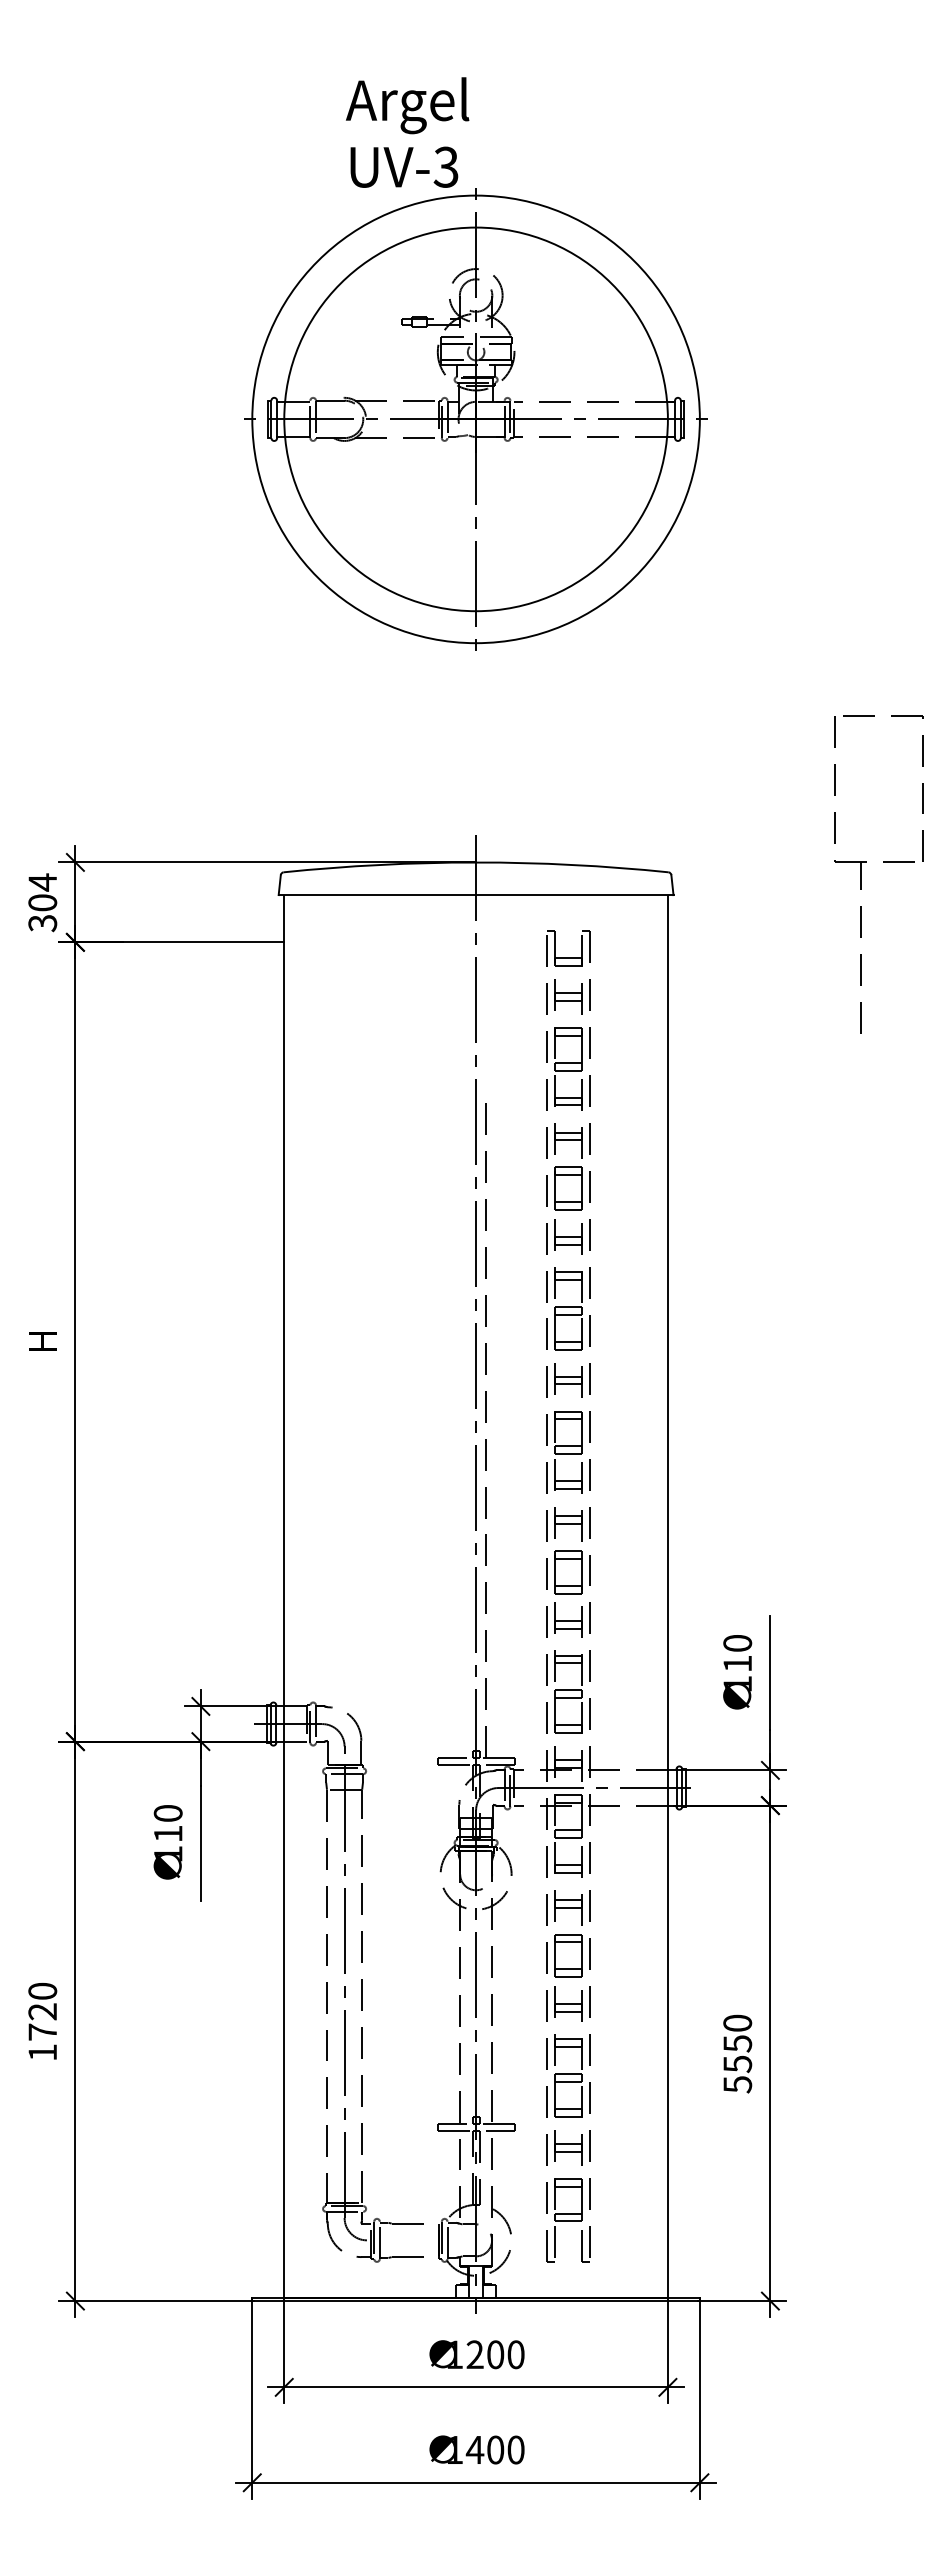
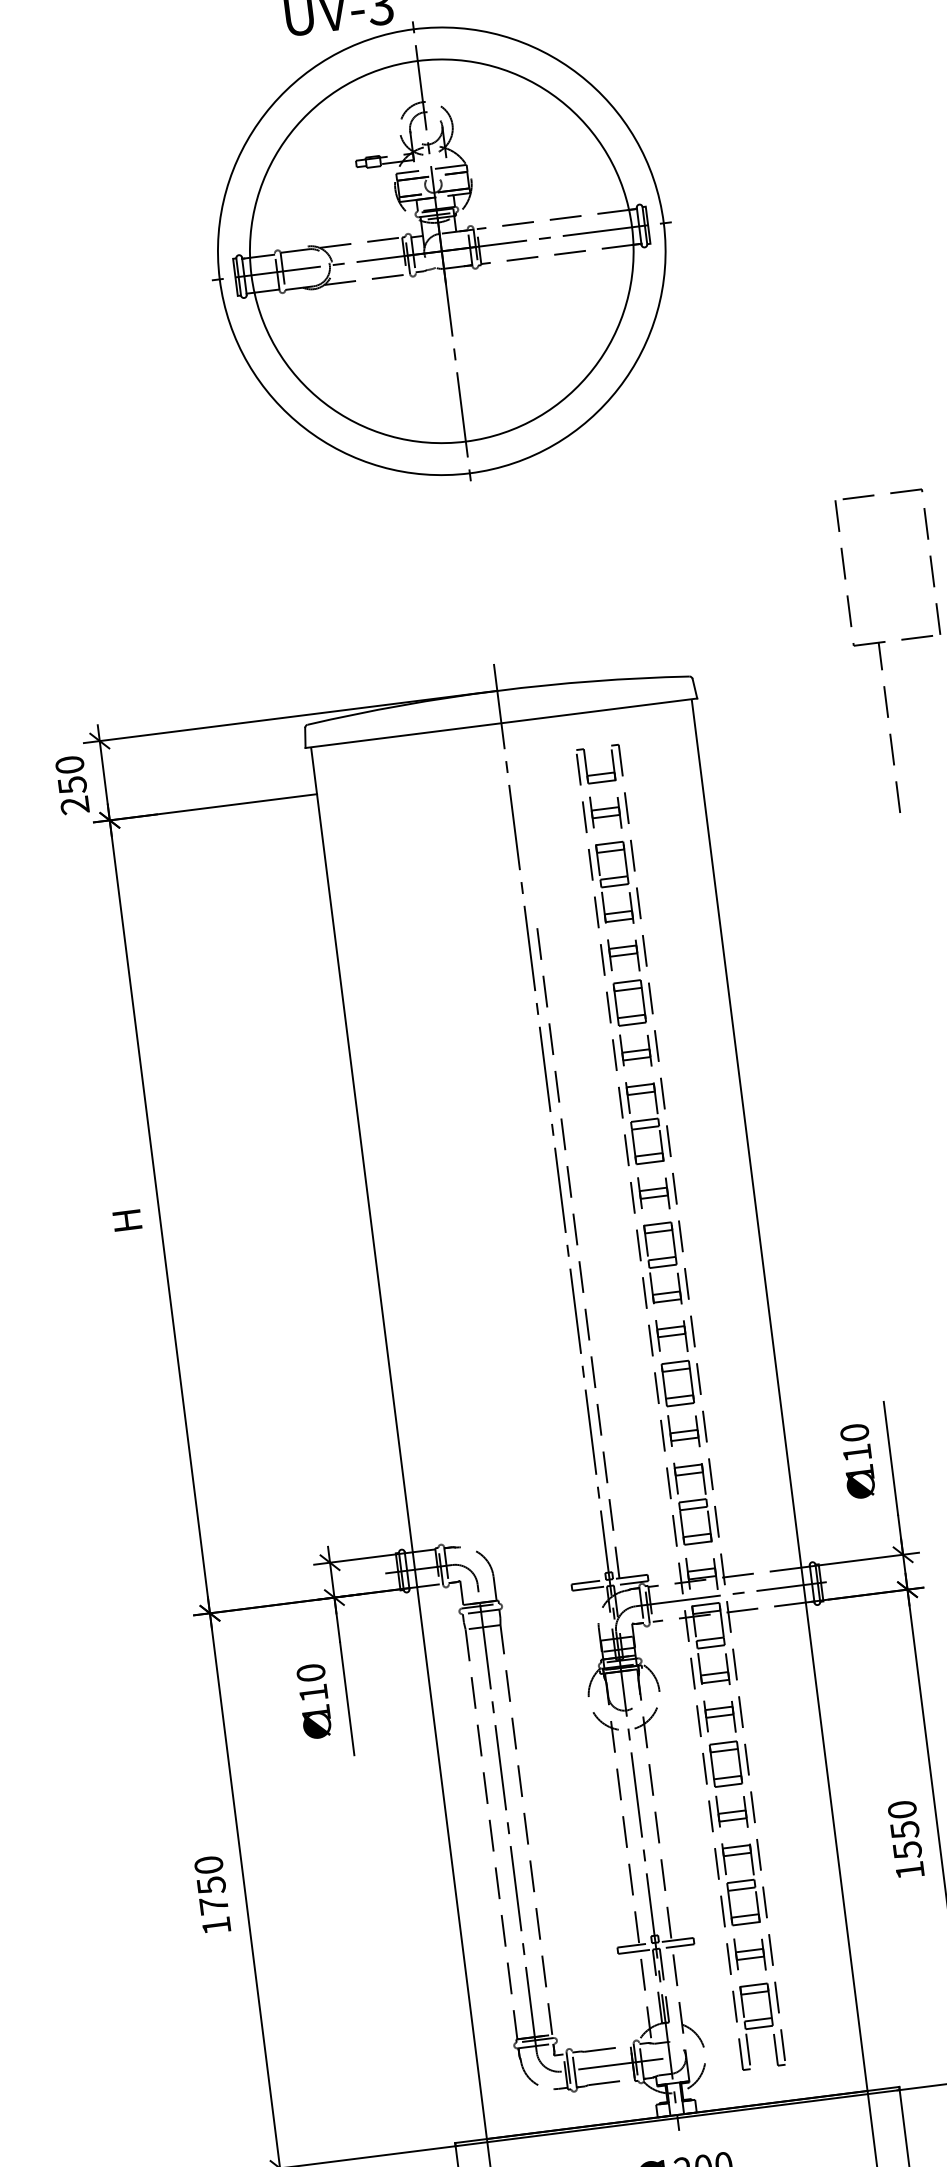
text: (42, 902) -> (72, 784), 304 -> 250
text: (42, 2011) -> (211, 1885), 1720 -> 1750
text: (737, 2084) -> (909, 1870), 5550 -> 1550
line: (426, 2240) -> (620, 2064), added

